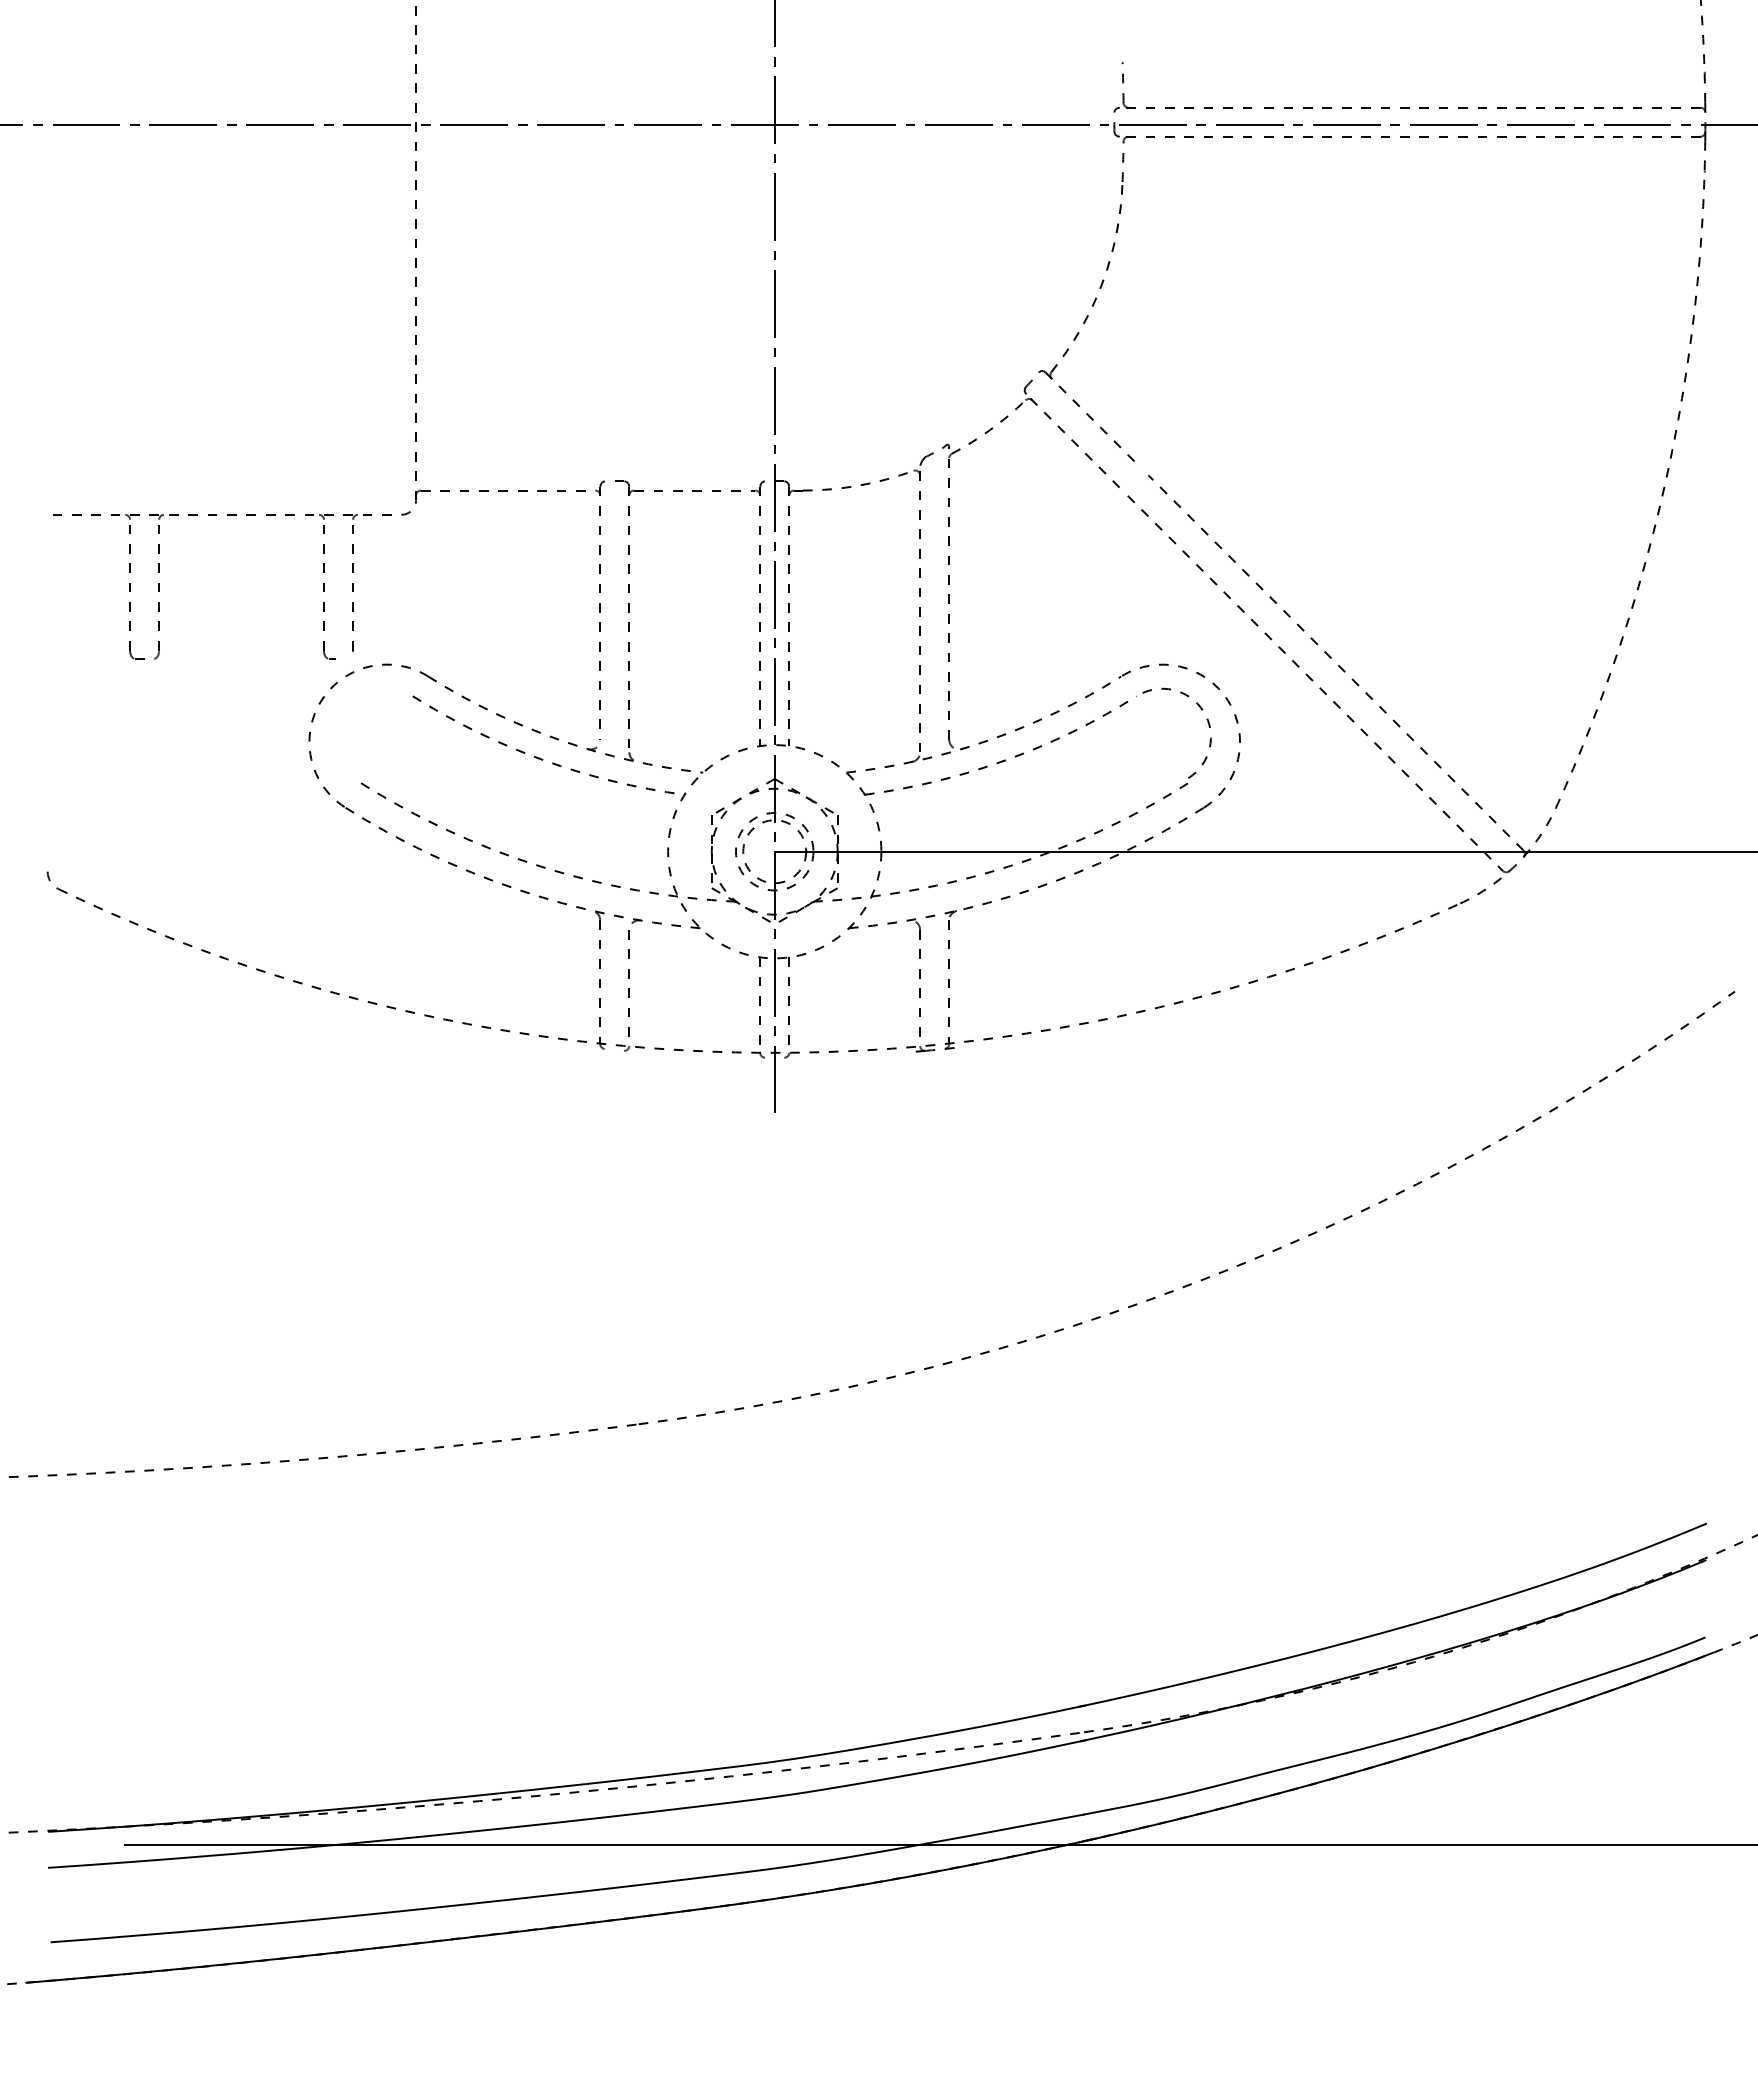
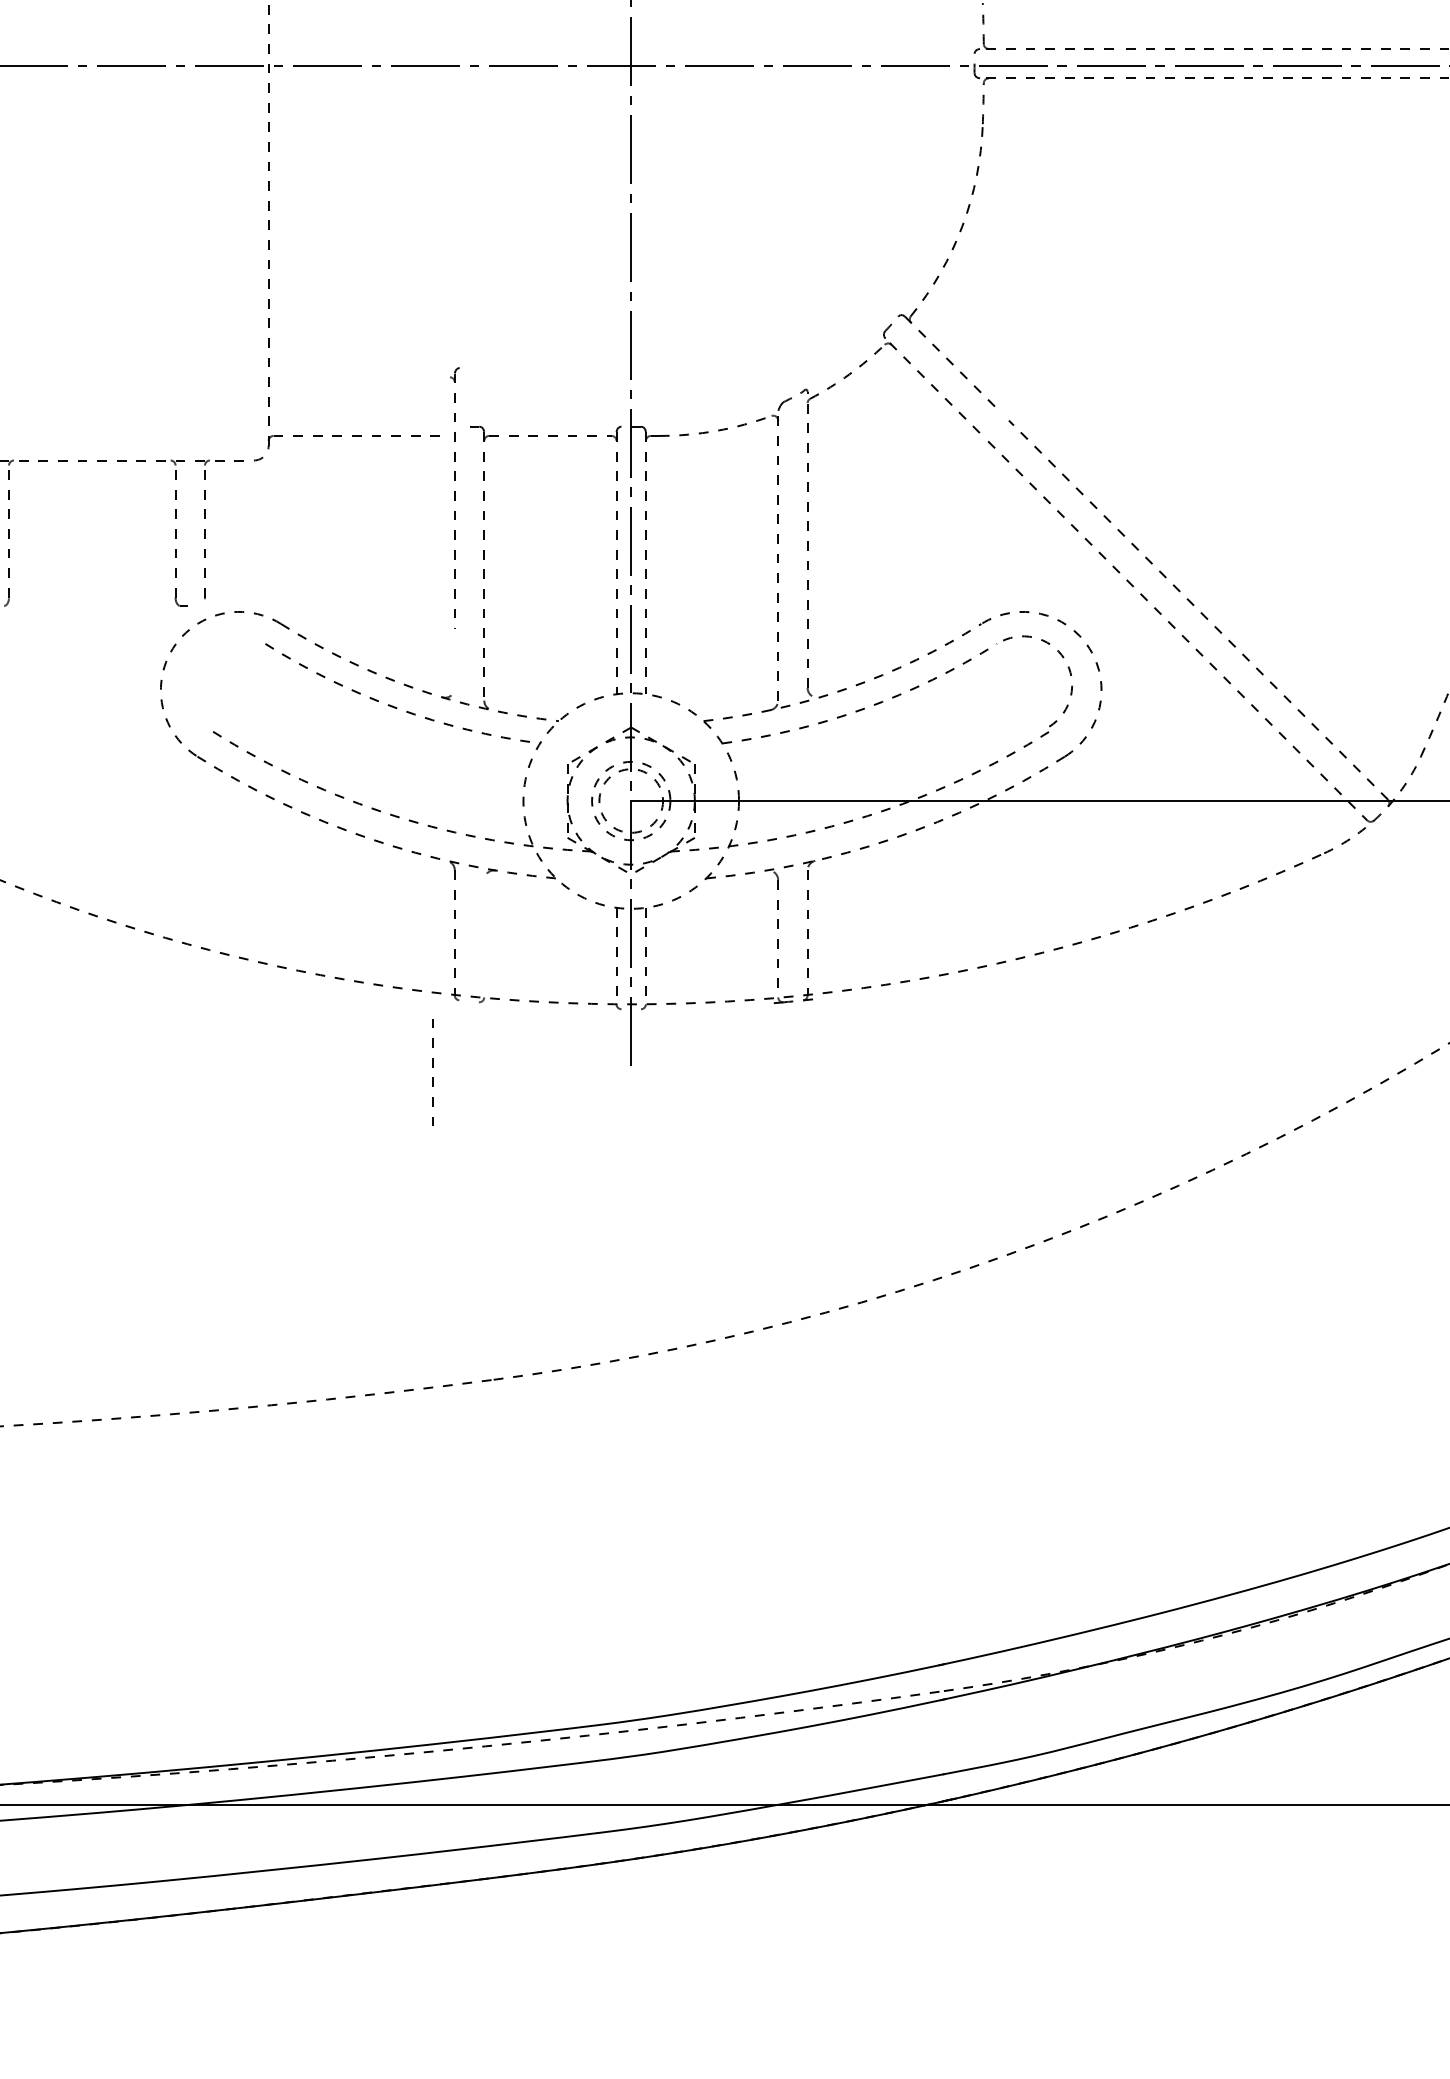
part: (599, 609) -> (454, 497), moved
line: (628, 978) -> (431, 1067), moved

